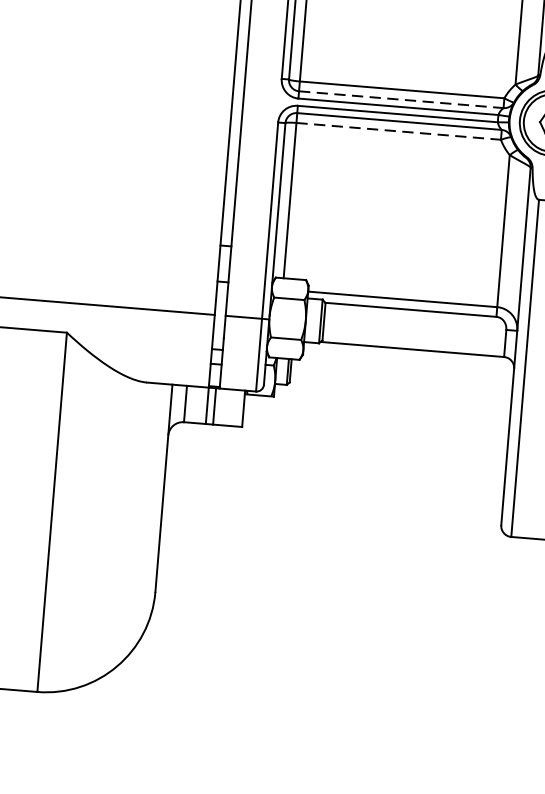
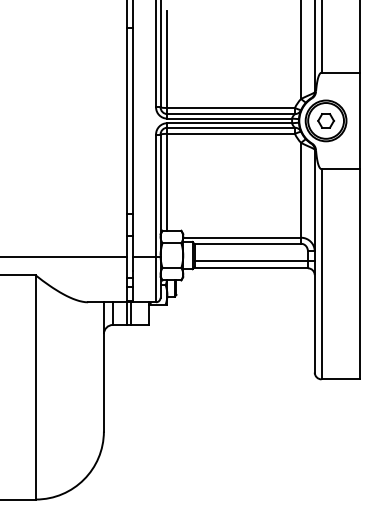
line: (401, 100) -> (231, 114), dashed -> solid
line: (399, 130) -> (231, 133), dashed -> solid
line: (419, 339) -> (254, 261), added

